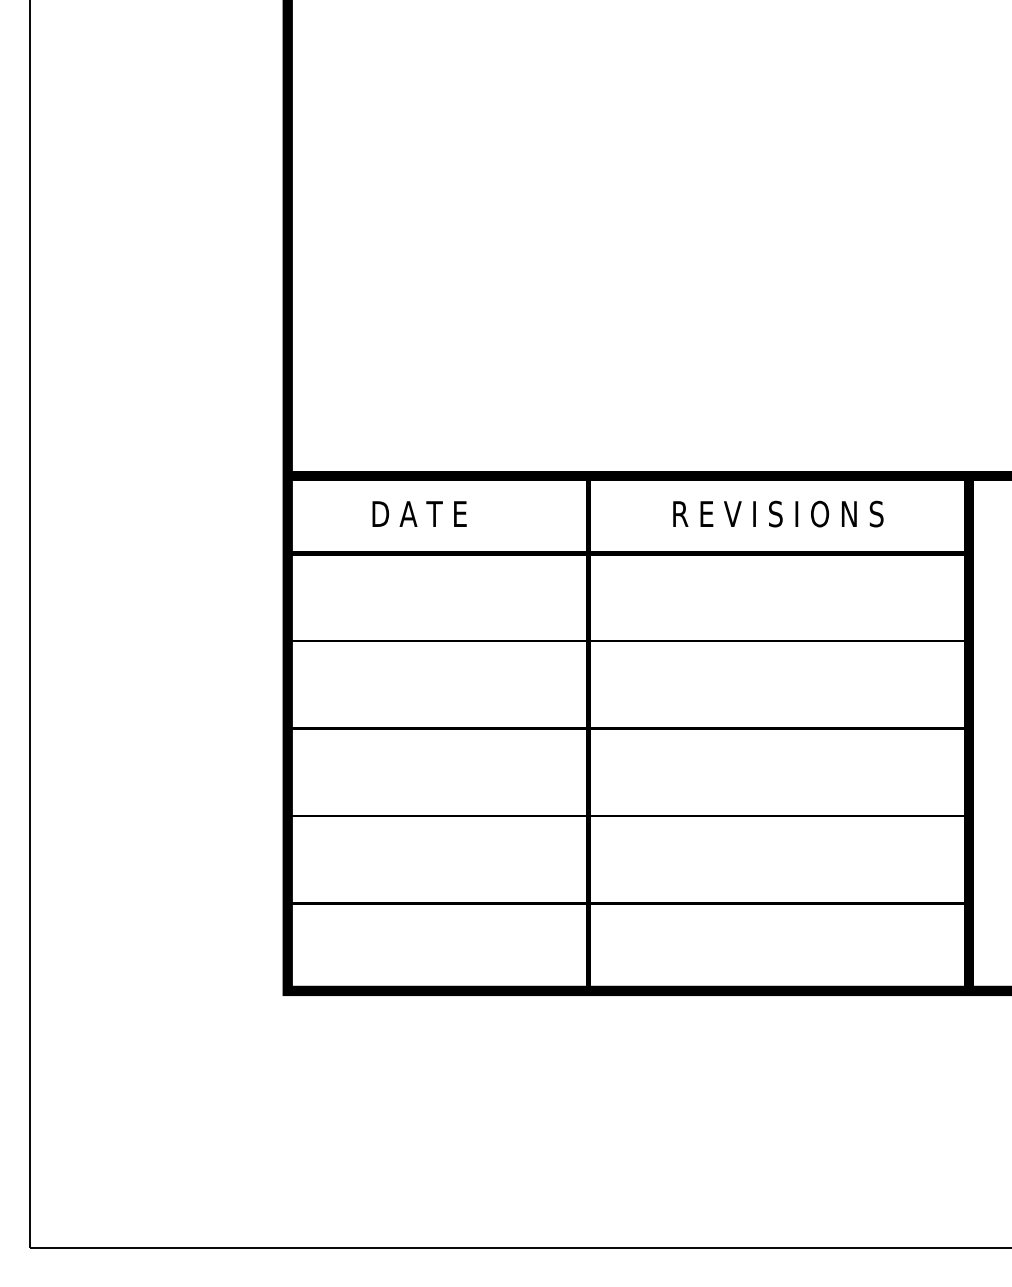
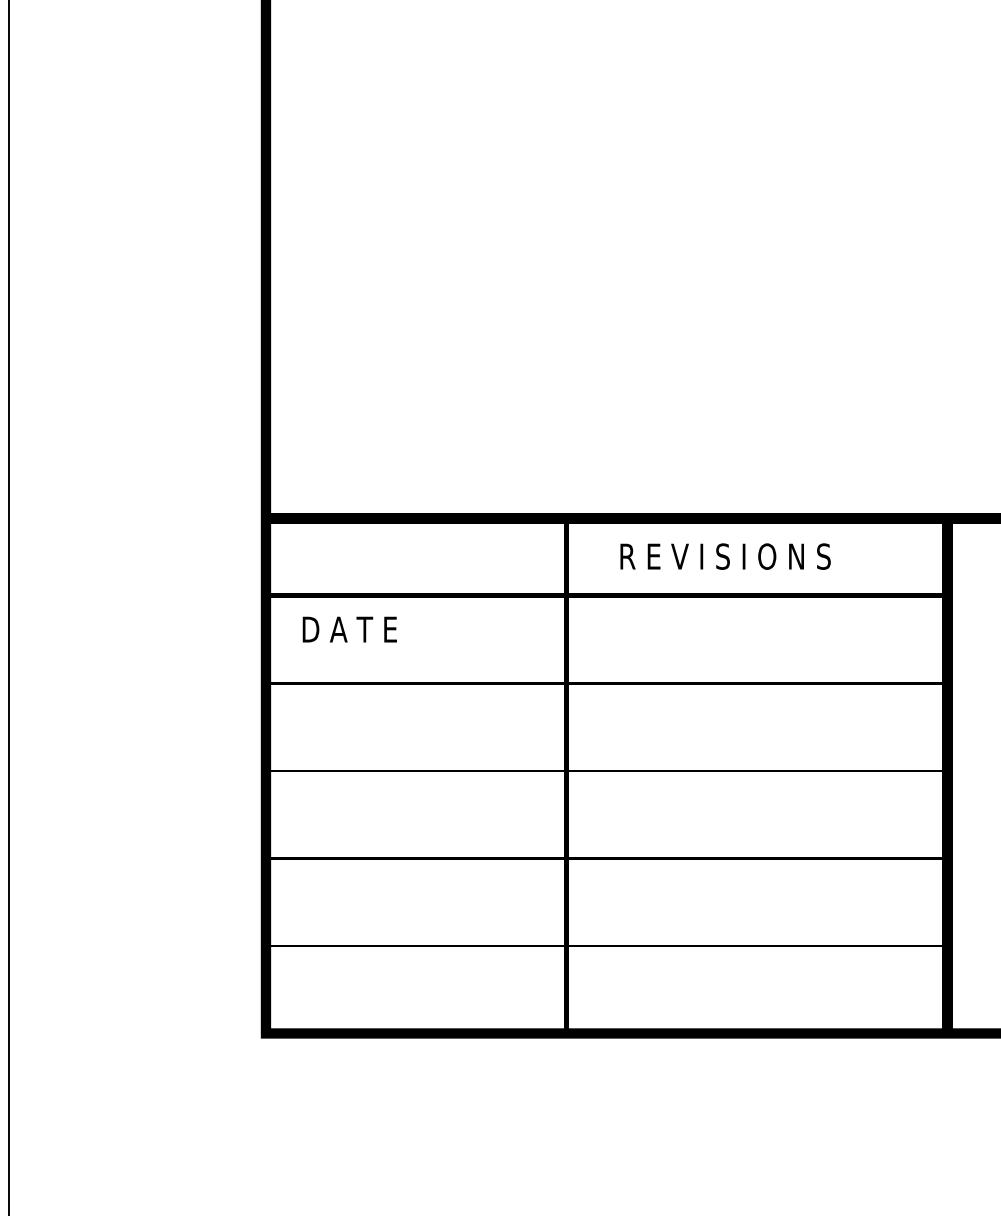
text: (419, 513) -> (349, 629), moved
text: (778, 513) -> (725, 556), moved

